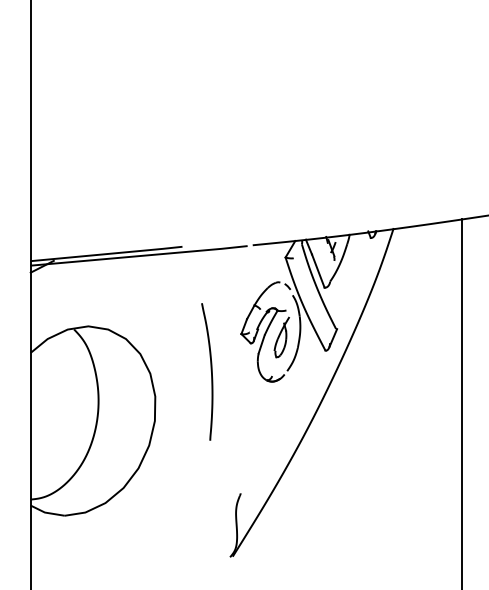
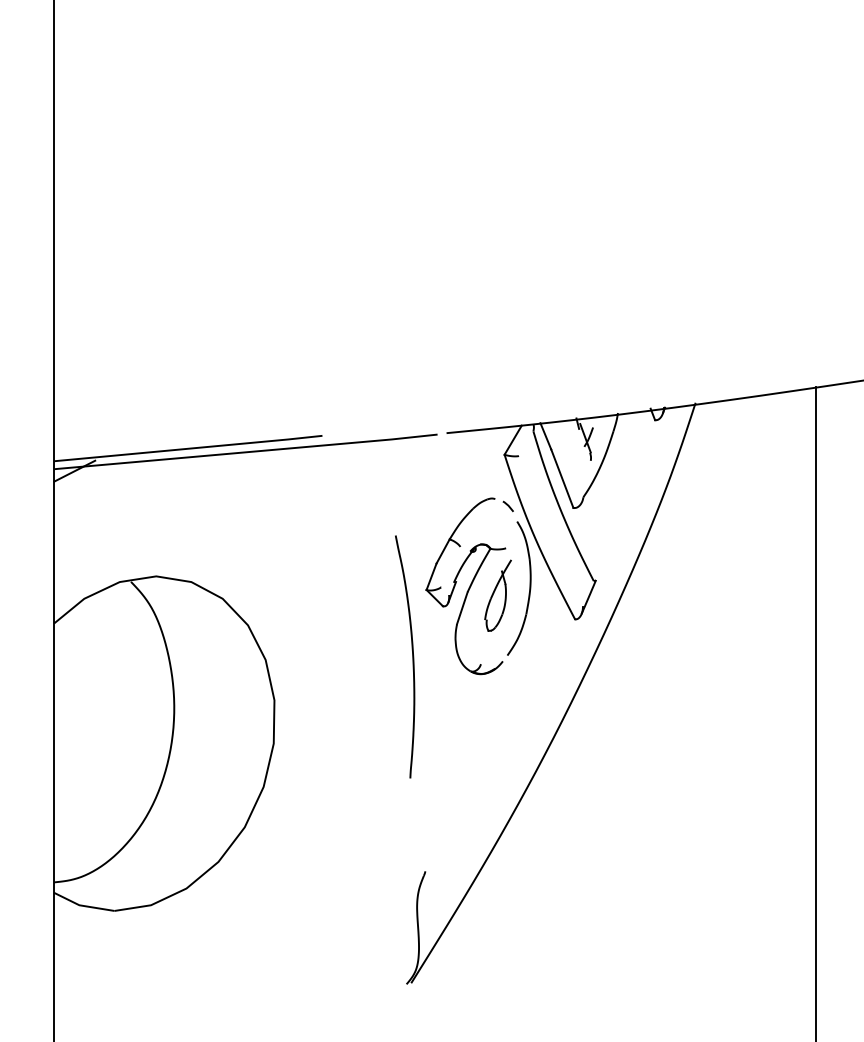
curve: (210, 370) -> (410, 654), moved

